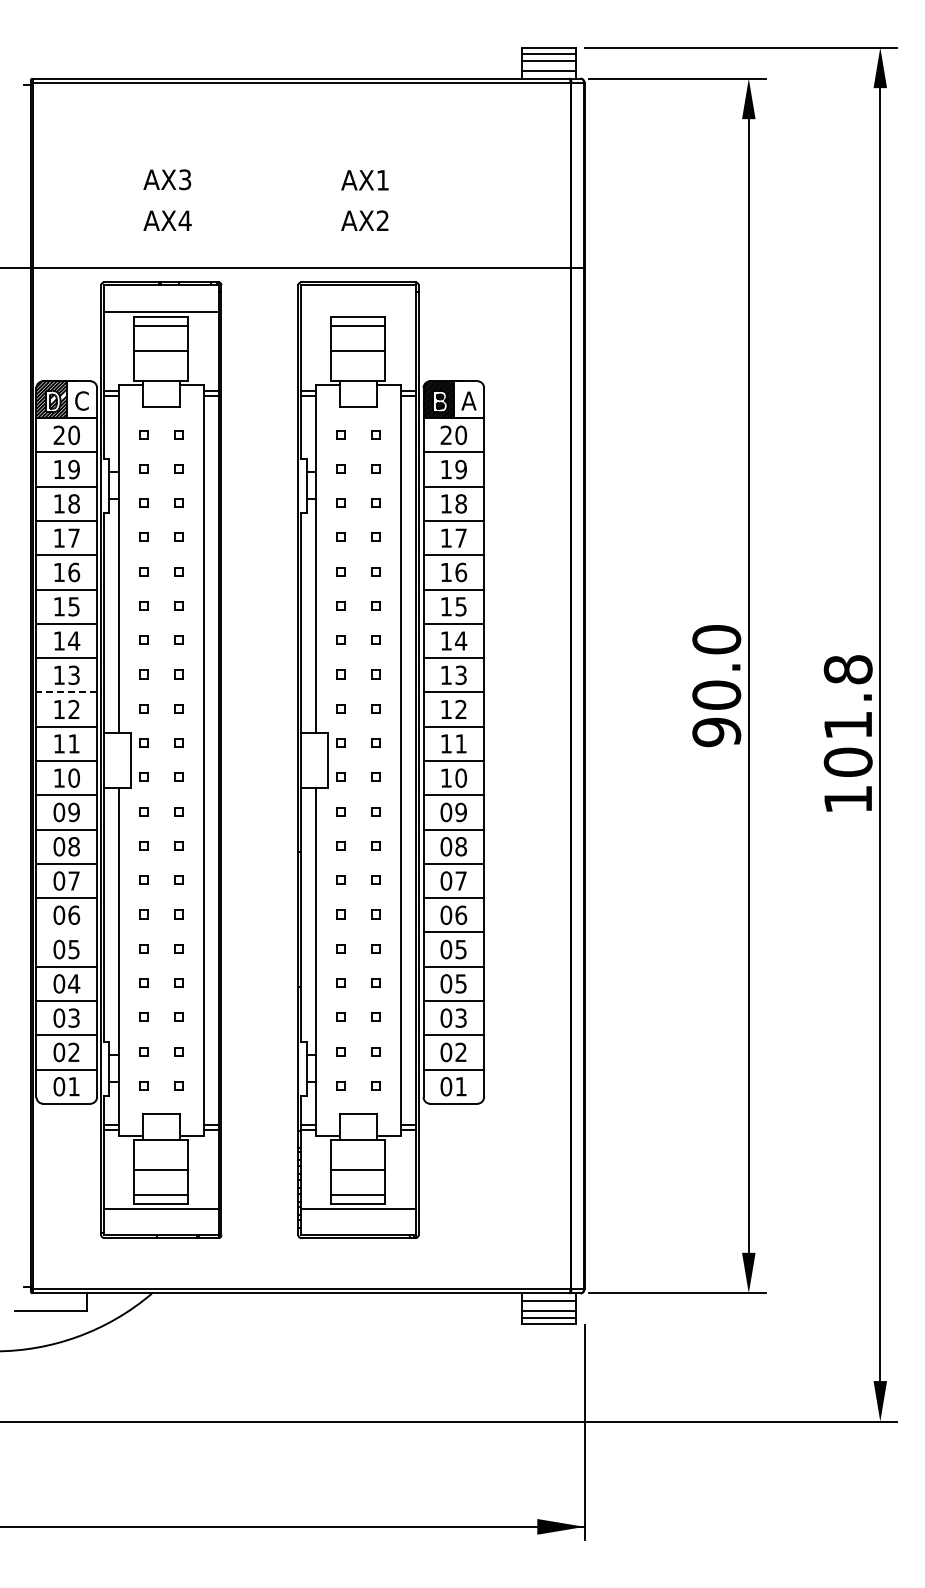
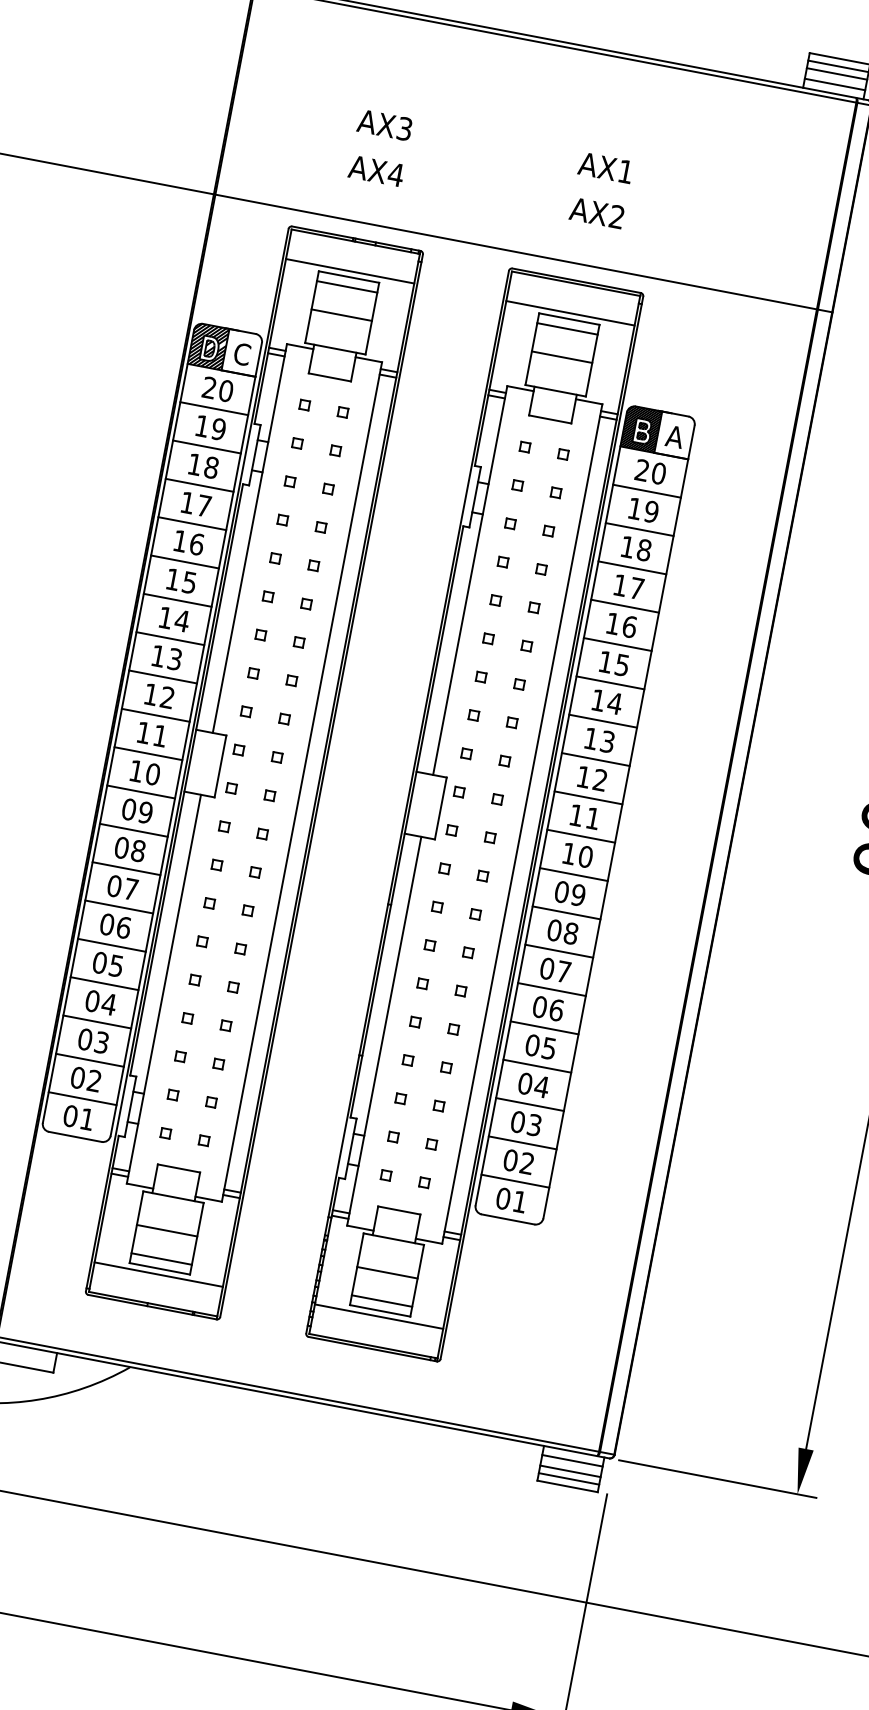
line: (358, 311) -> (570, 313), added
line: (66, 692) -> (162, 676), dashed -> solid
line: (66, 932) -> (111, 945), added
text: (461, 983) -> (542, 1086), 05 -> 04

